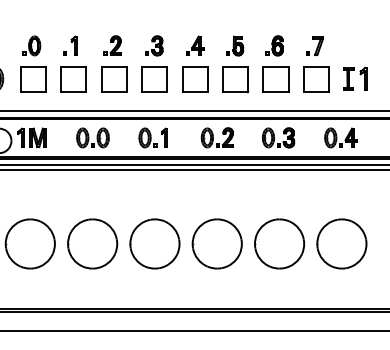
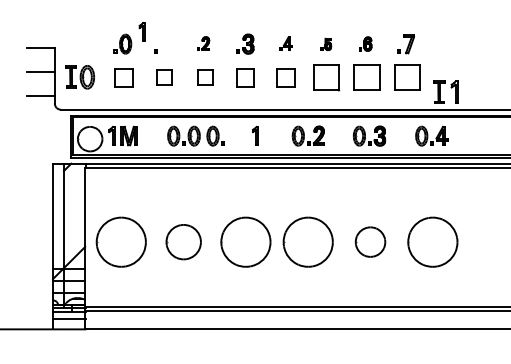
part: (73, 45) -> (141, 31), moved
part: (112, 45) -> (203, 43), size x0.7
part: (194, 45) -> (285, 43), size x0.7
part: (274, 45) -> (365, 43), size x0.7
part: (235, 46) -> (326, 44), size x0.6
part: (354, 78) -> (445, 91), moved
part: (33, 79) -> (124, 77), size x0.7
part: (73, 79) -> (164, 77), size x0.6
part: (114, 79) -> (205, 77), size x0.6
part: (154, 79) -> (245, 77), size x0.7
part: (195, 79) -> (286, 77), size x0.7
part: (147, 137) -> (215, 135), moved
part: (92, 243) -> (183, 241), size x0.7
part: (279, 243) -> (370, 241), size x0.6

